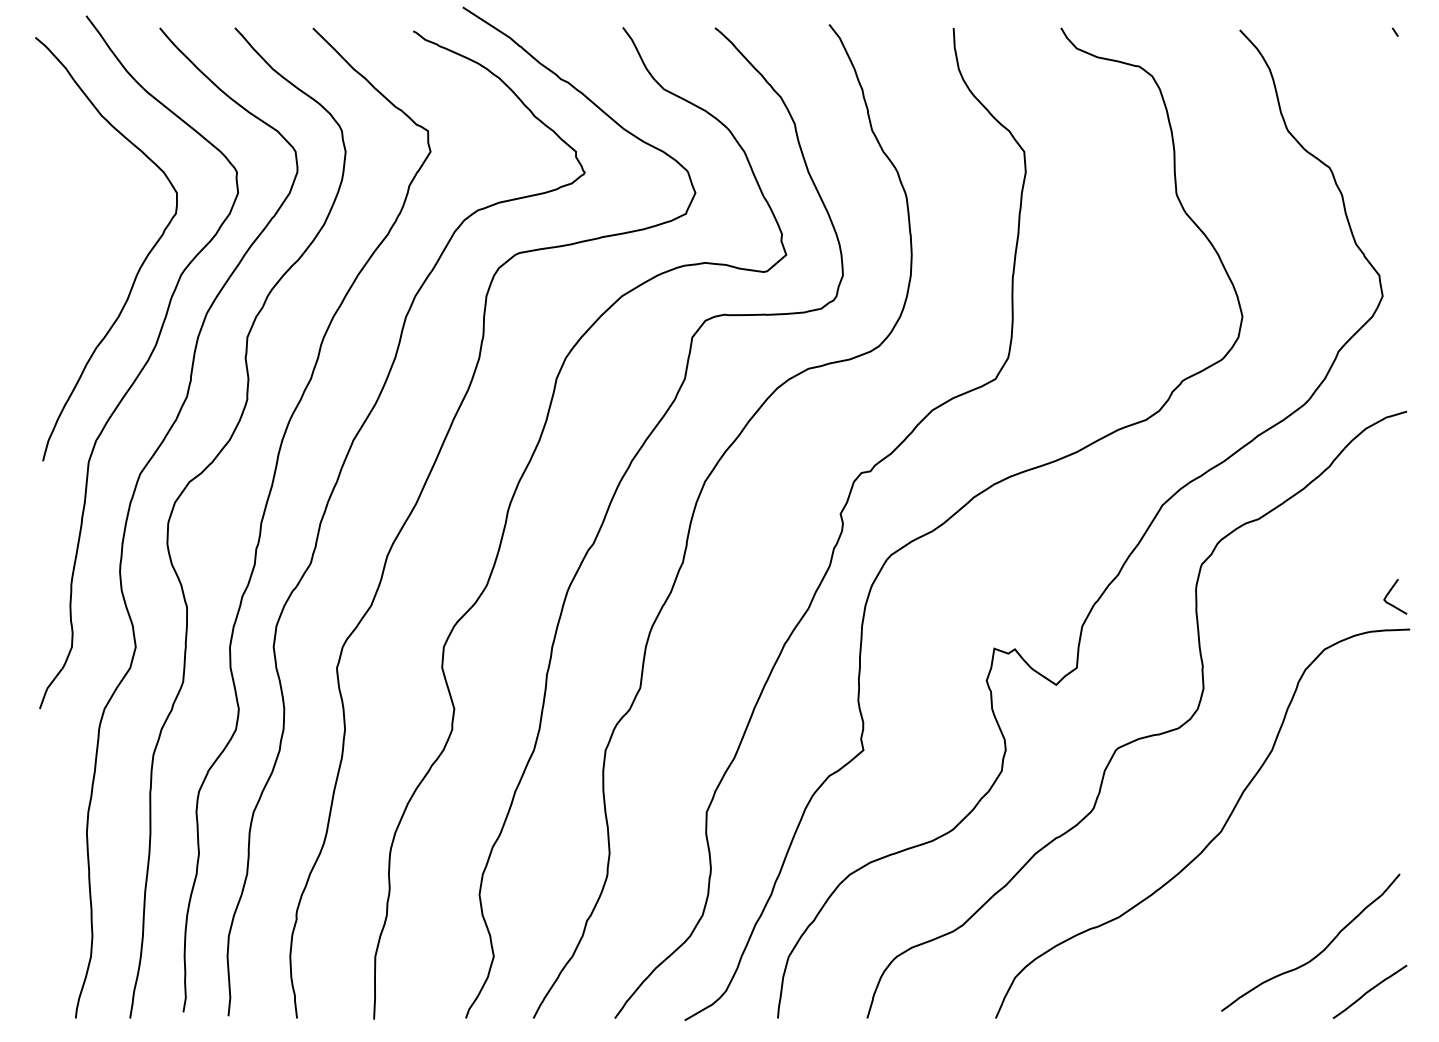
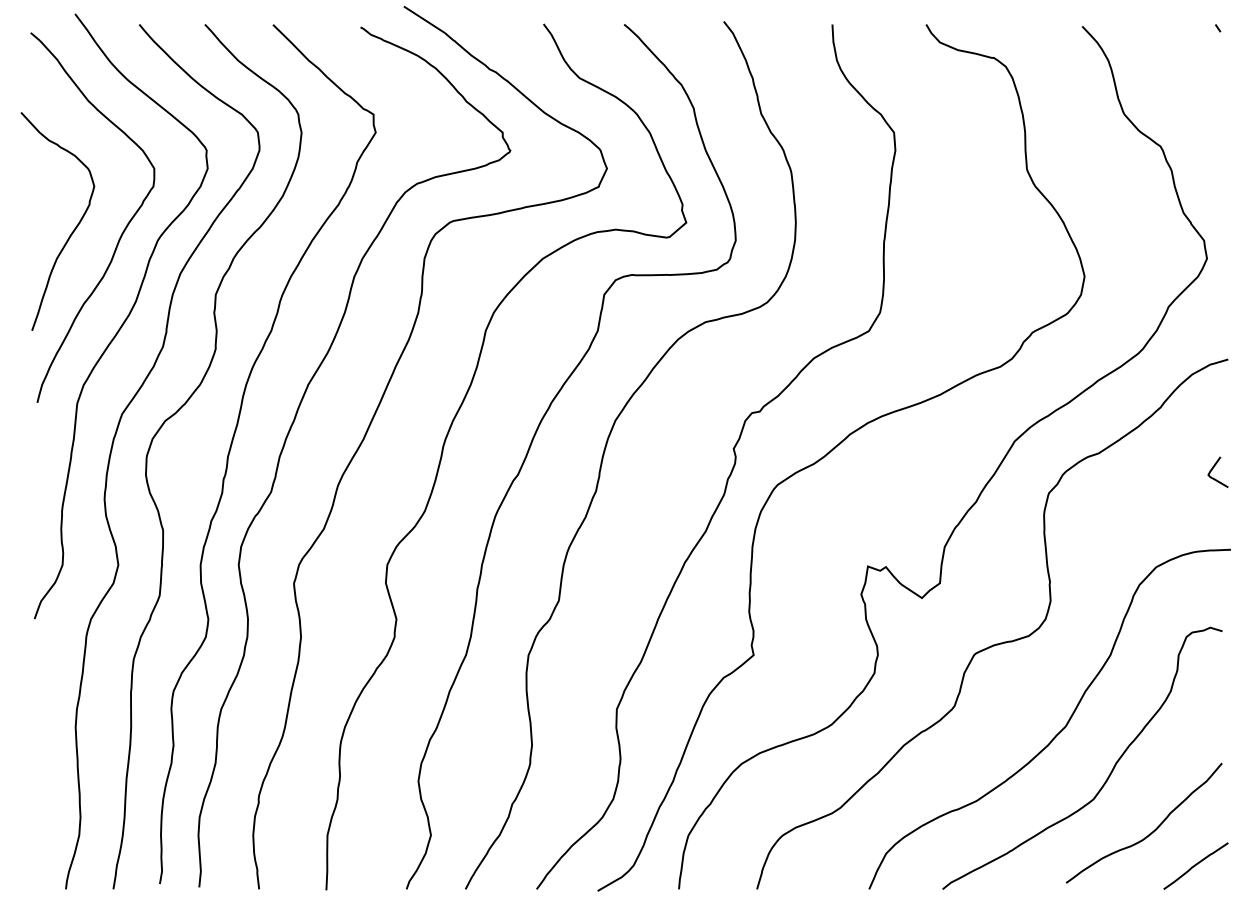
curve: (83, 264) -> (72, 231), added
curve: (1390, 592) -> (1213, 468), moved
curve: (1272, 883) -> (1110, 771), added

